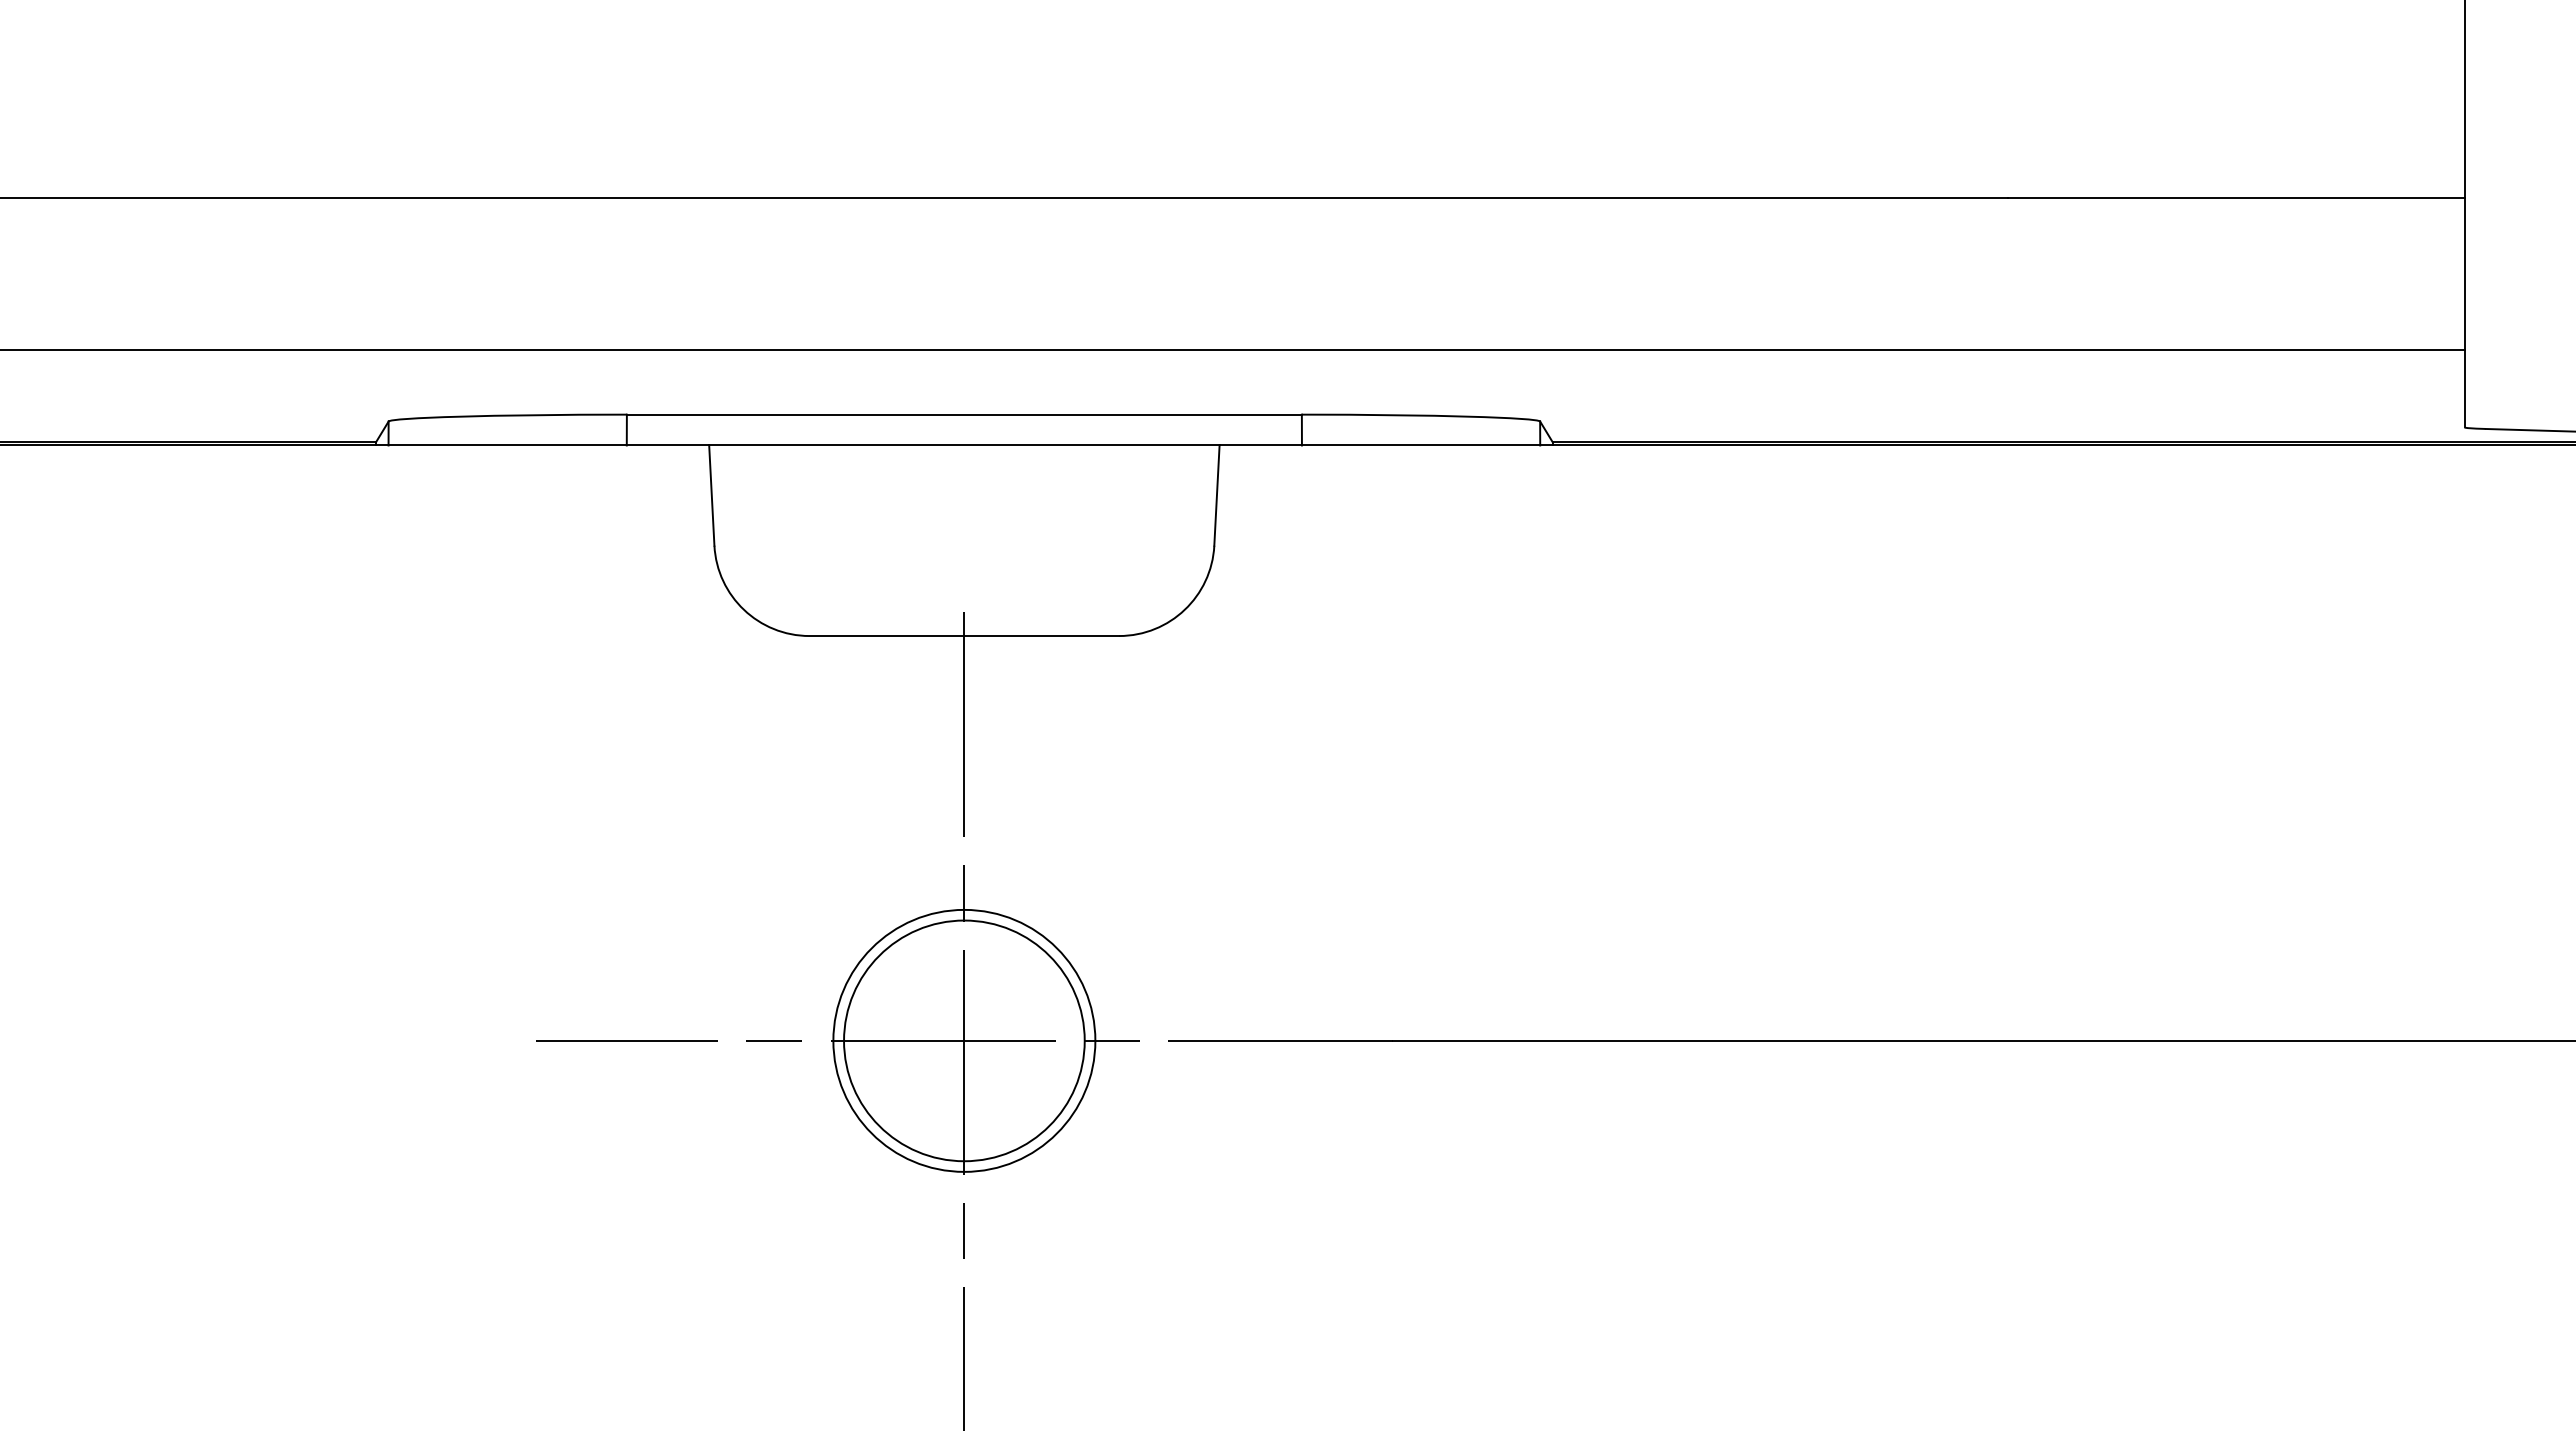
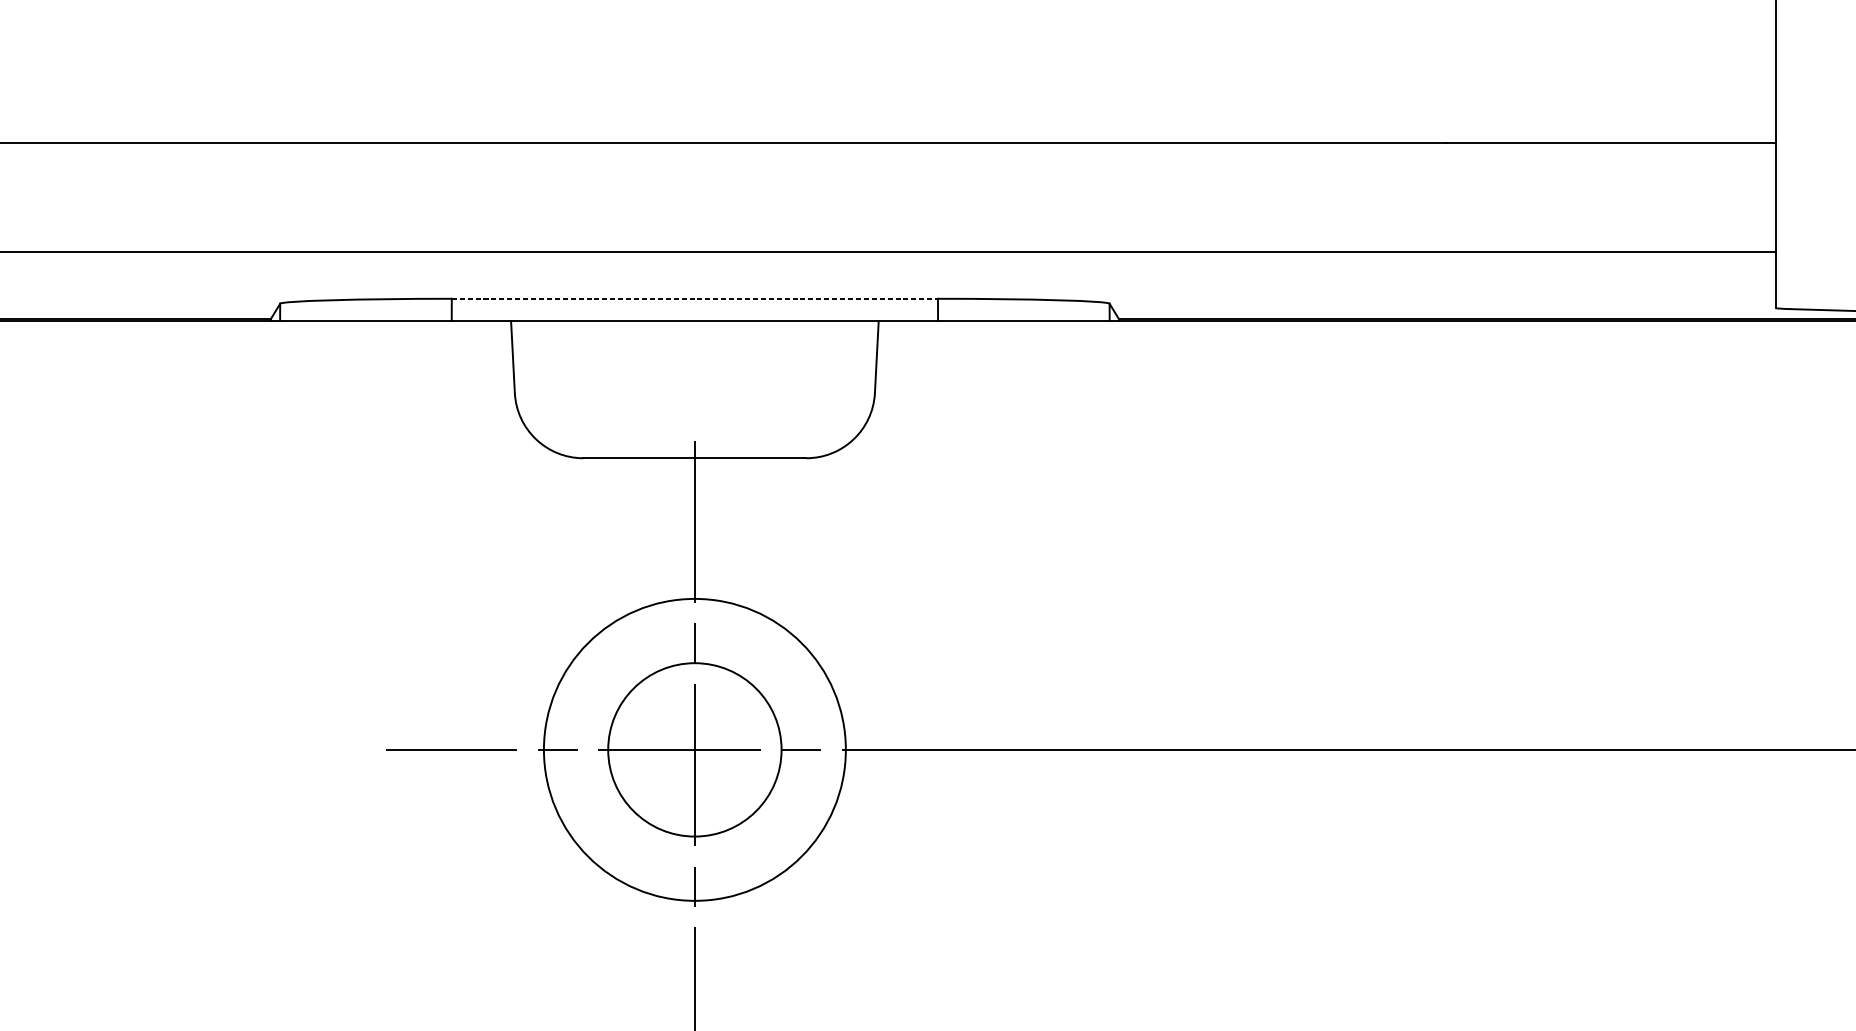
line: (964, 414) -> (694, 298), solid -> dashed
circle: (964, 1040) -> (694, 749), size x1.6

